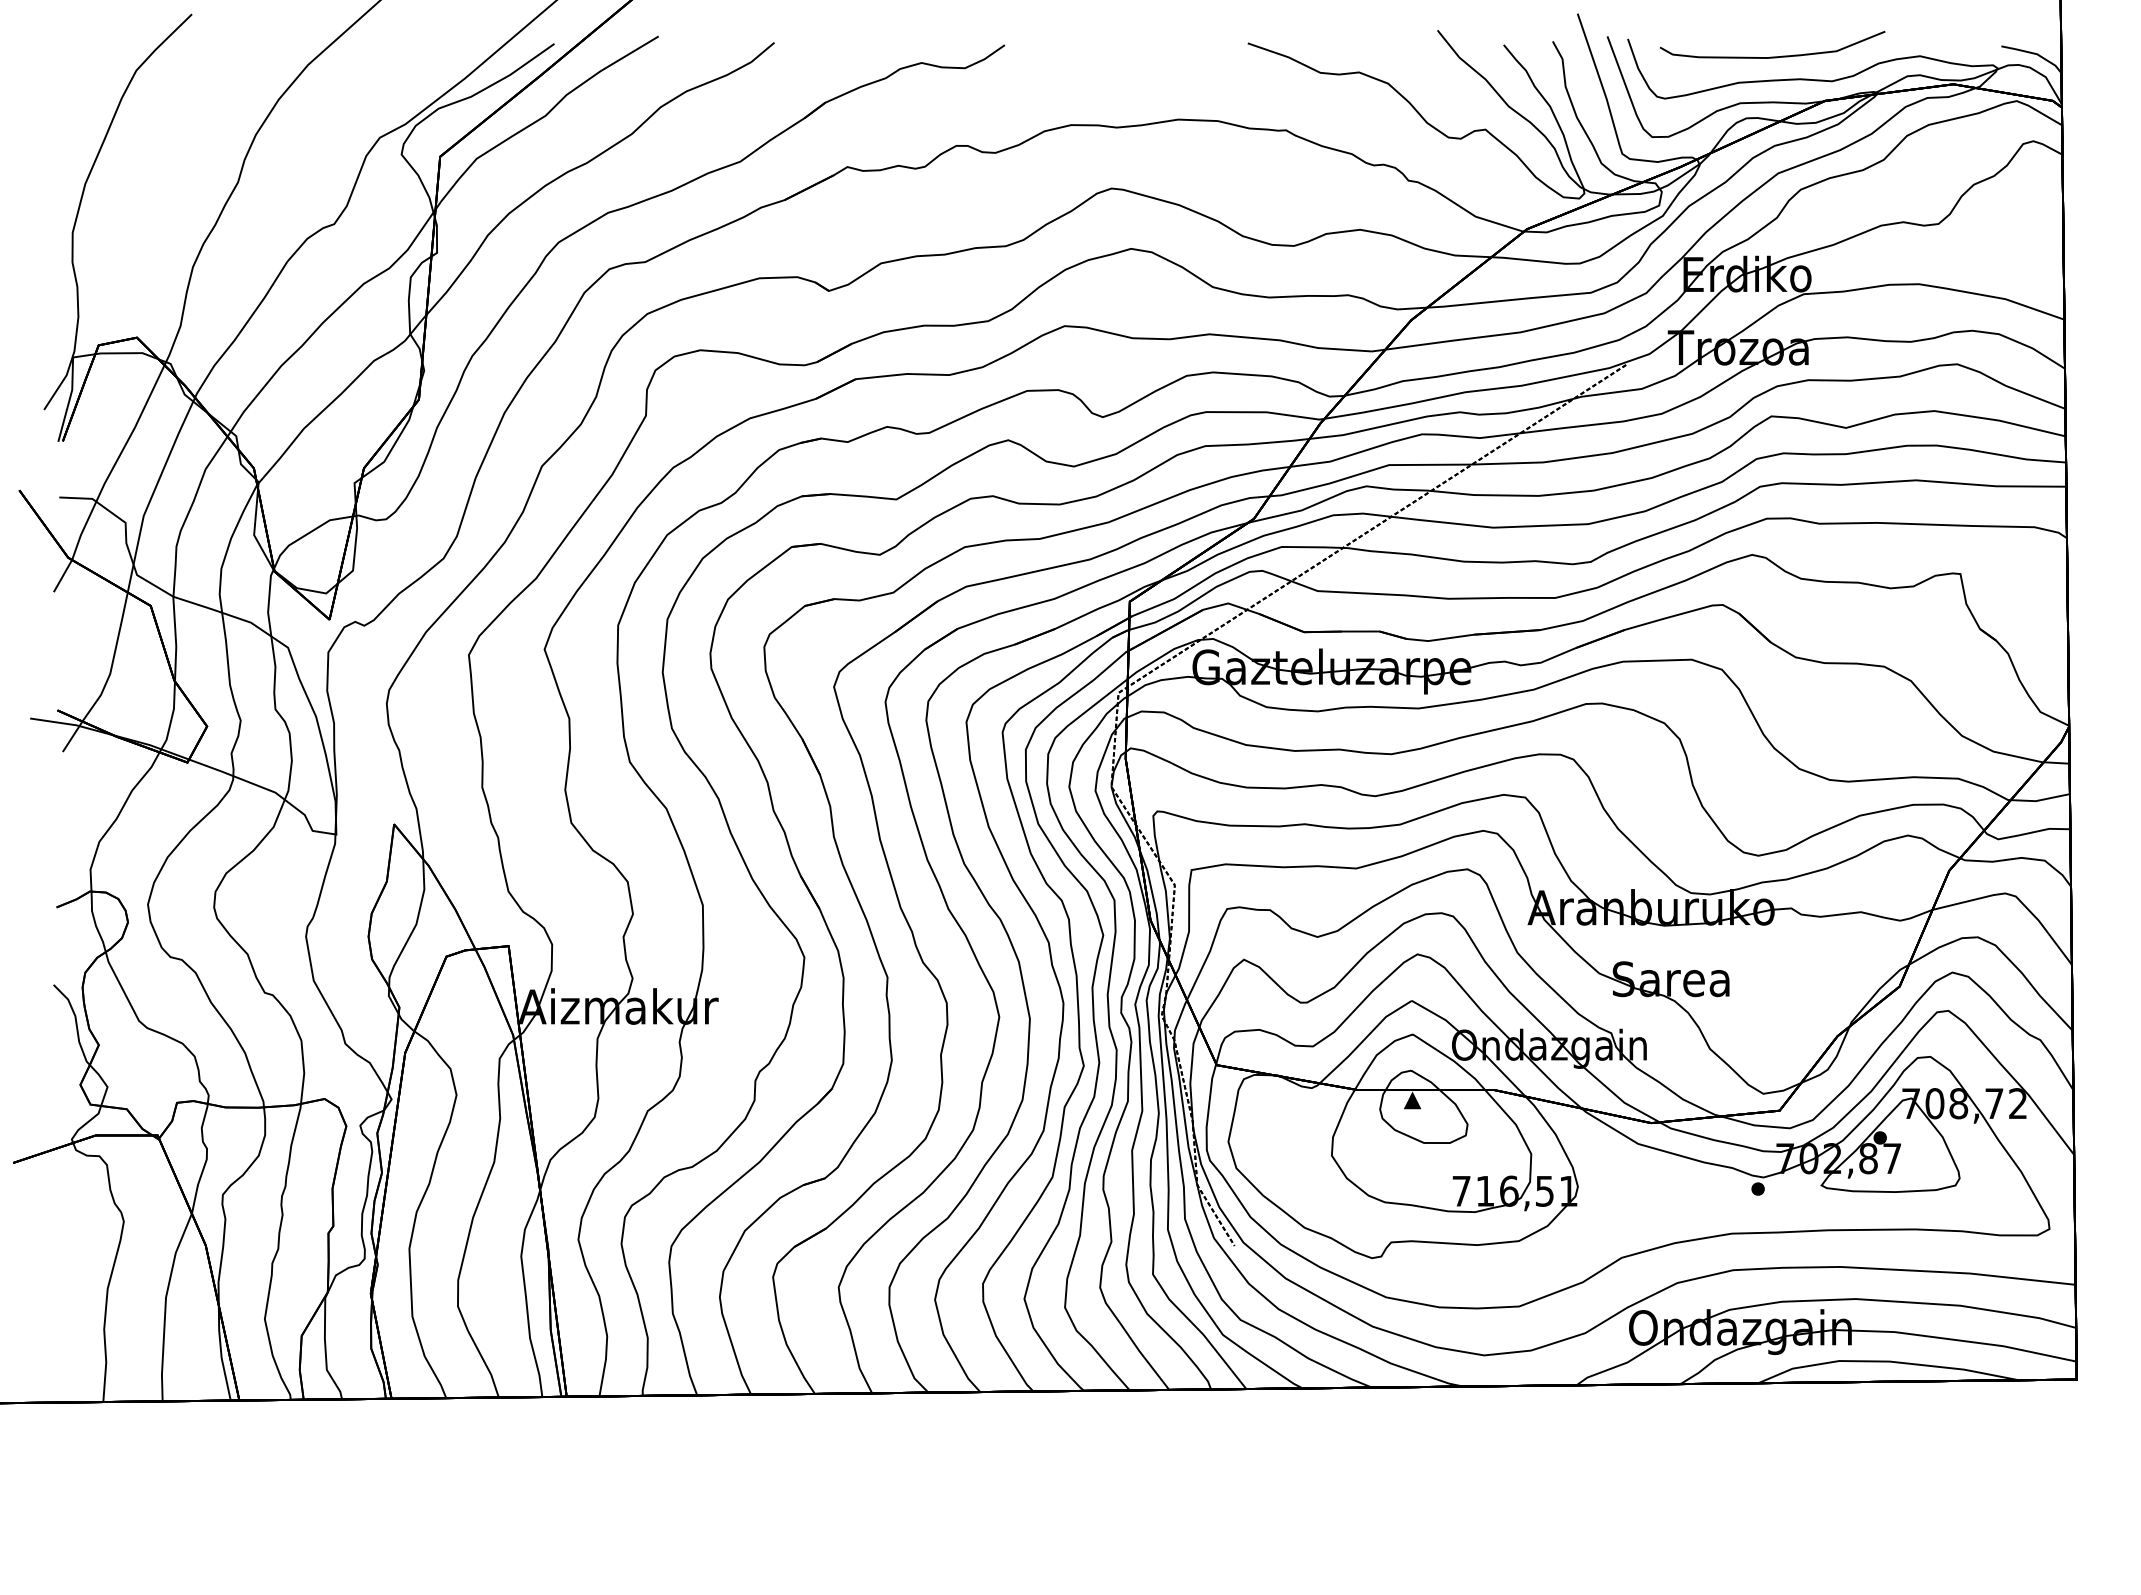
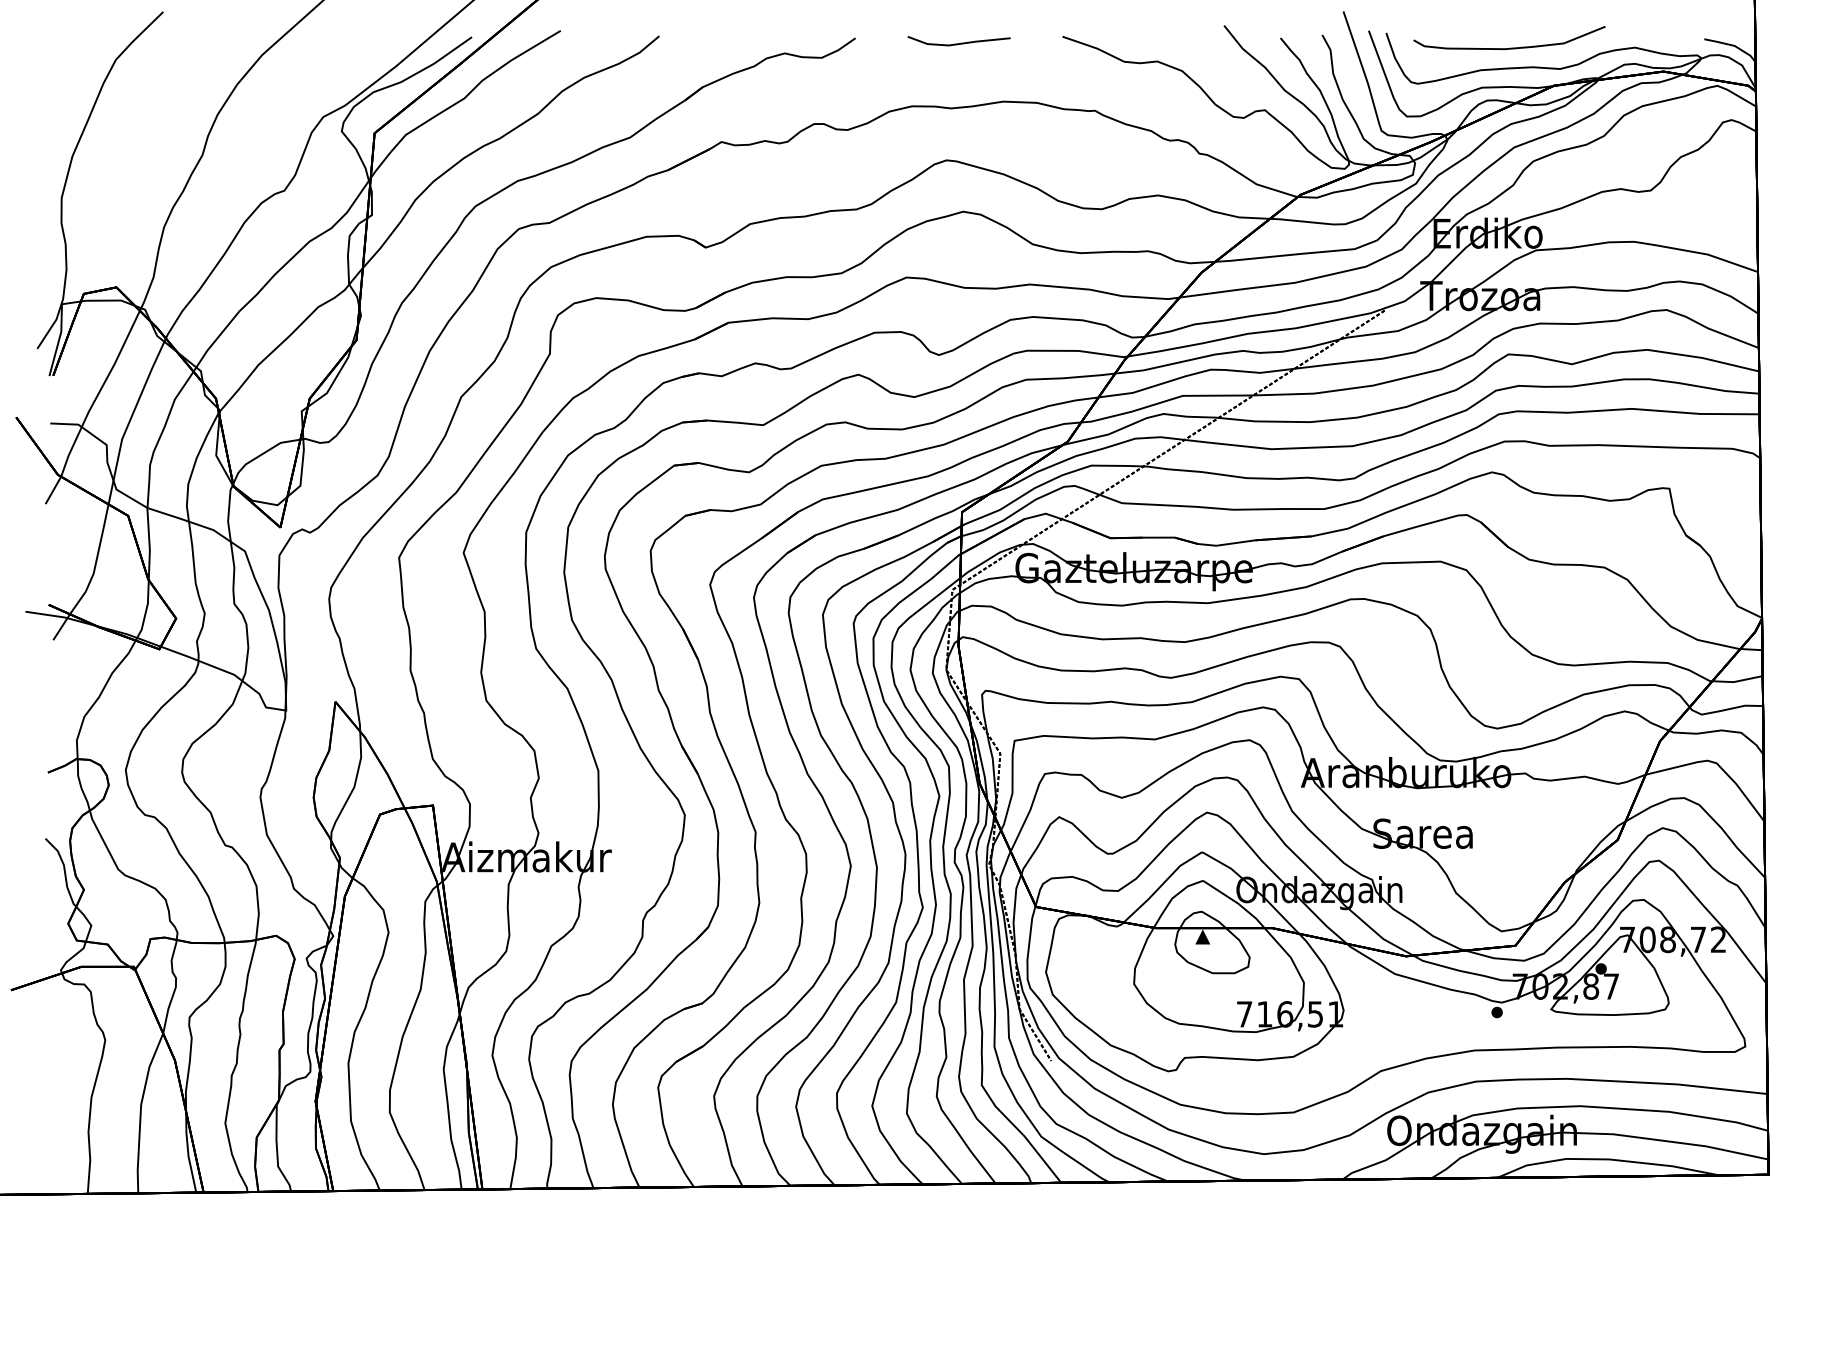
line: (1127, 50) -> (960, 42), added

